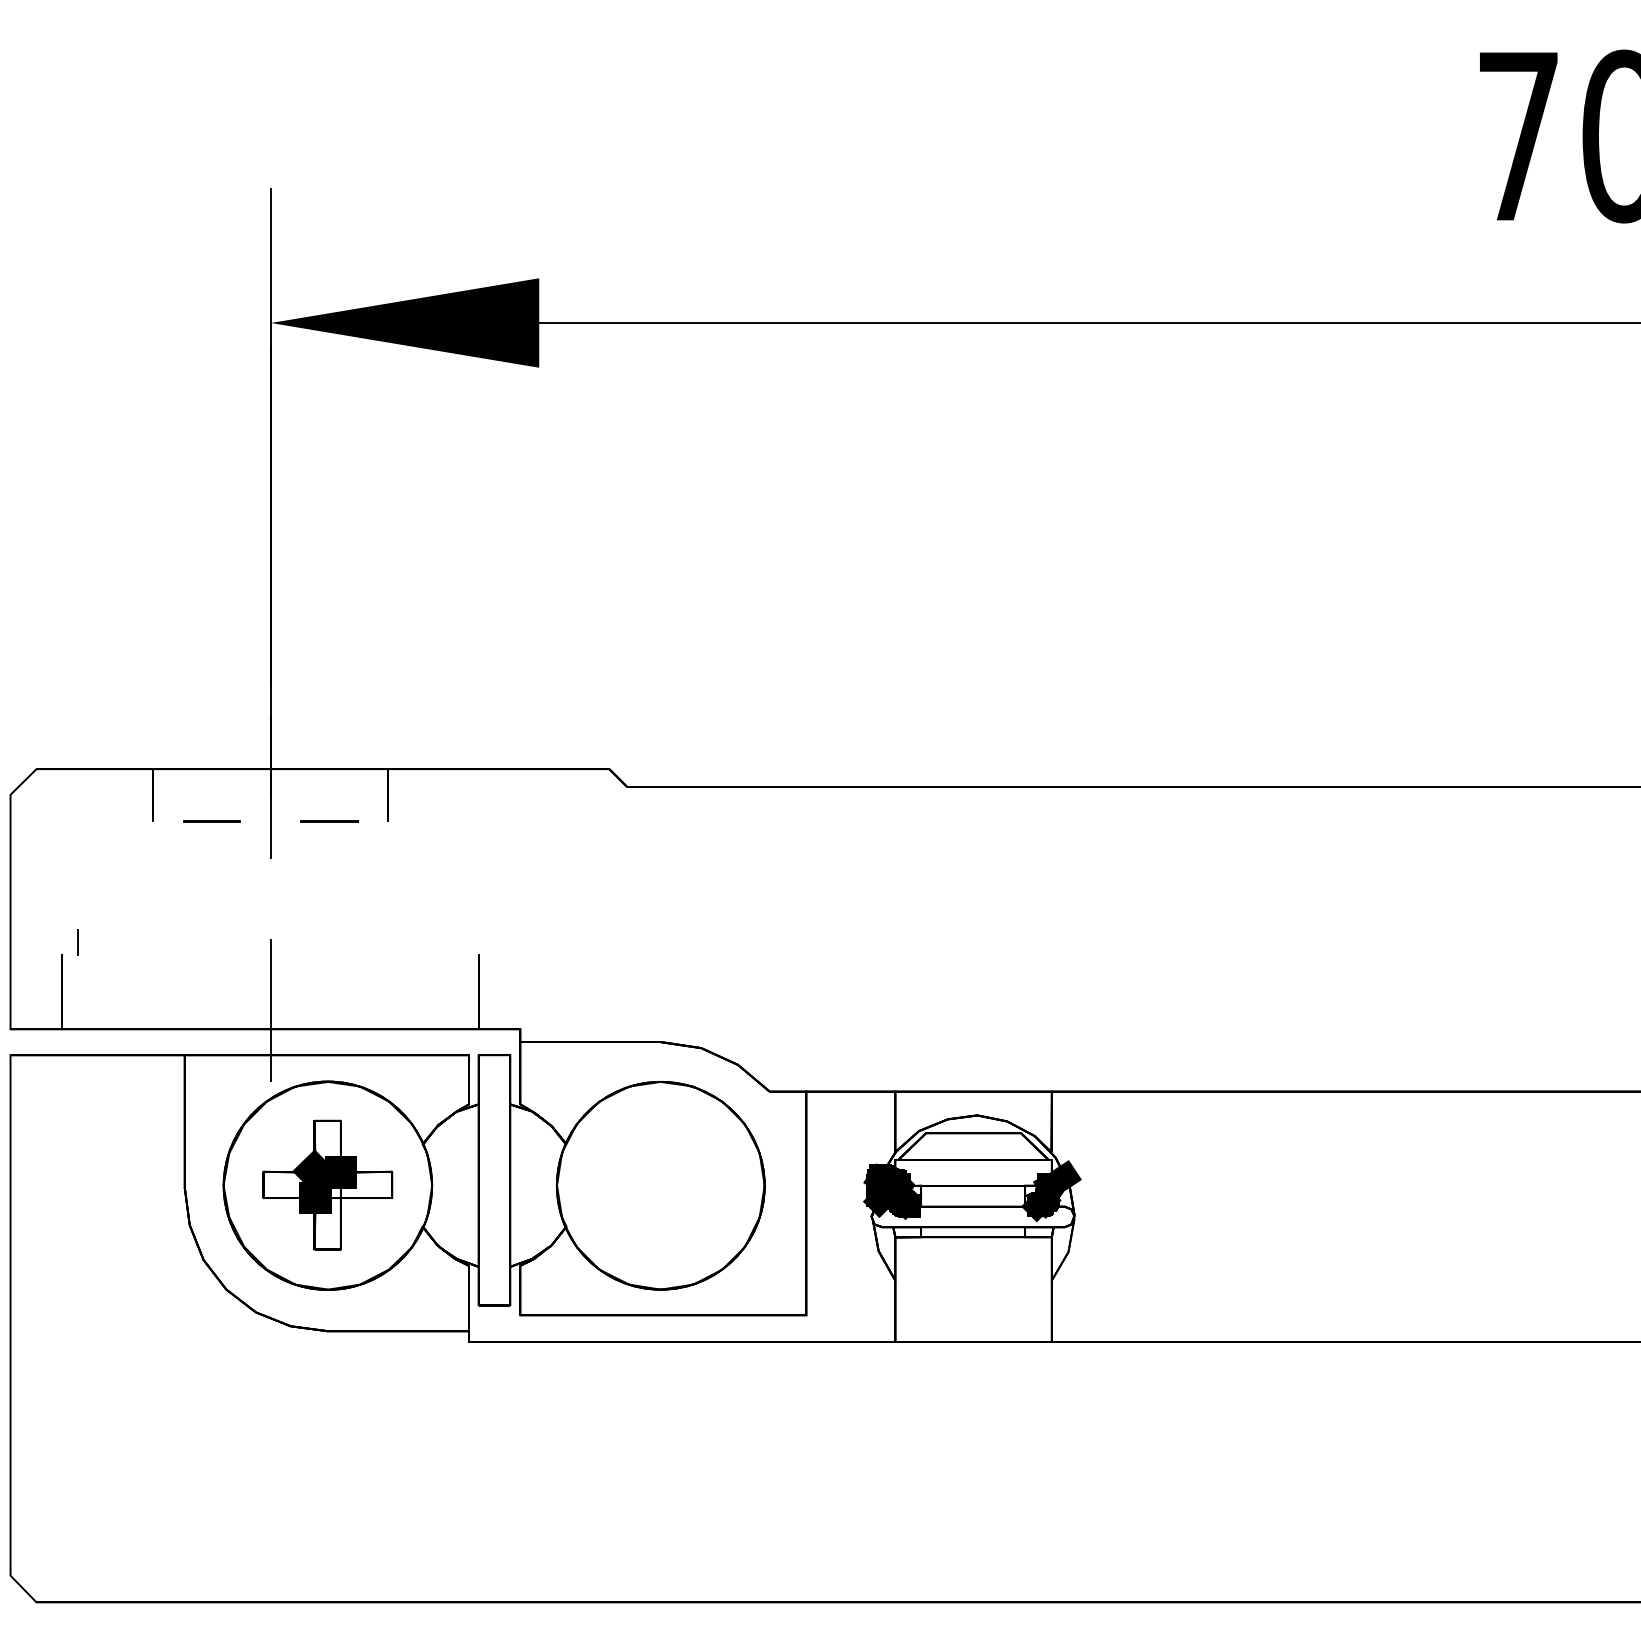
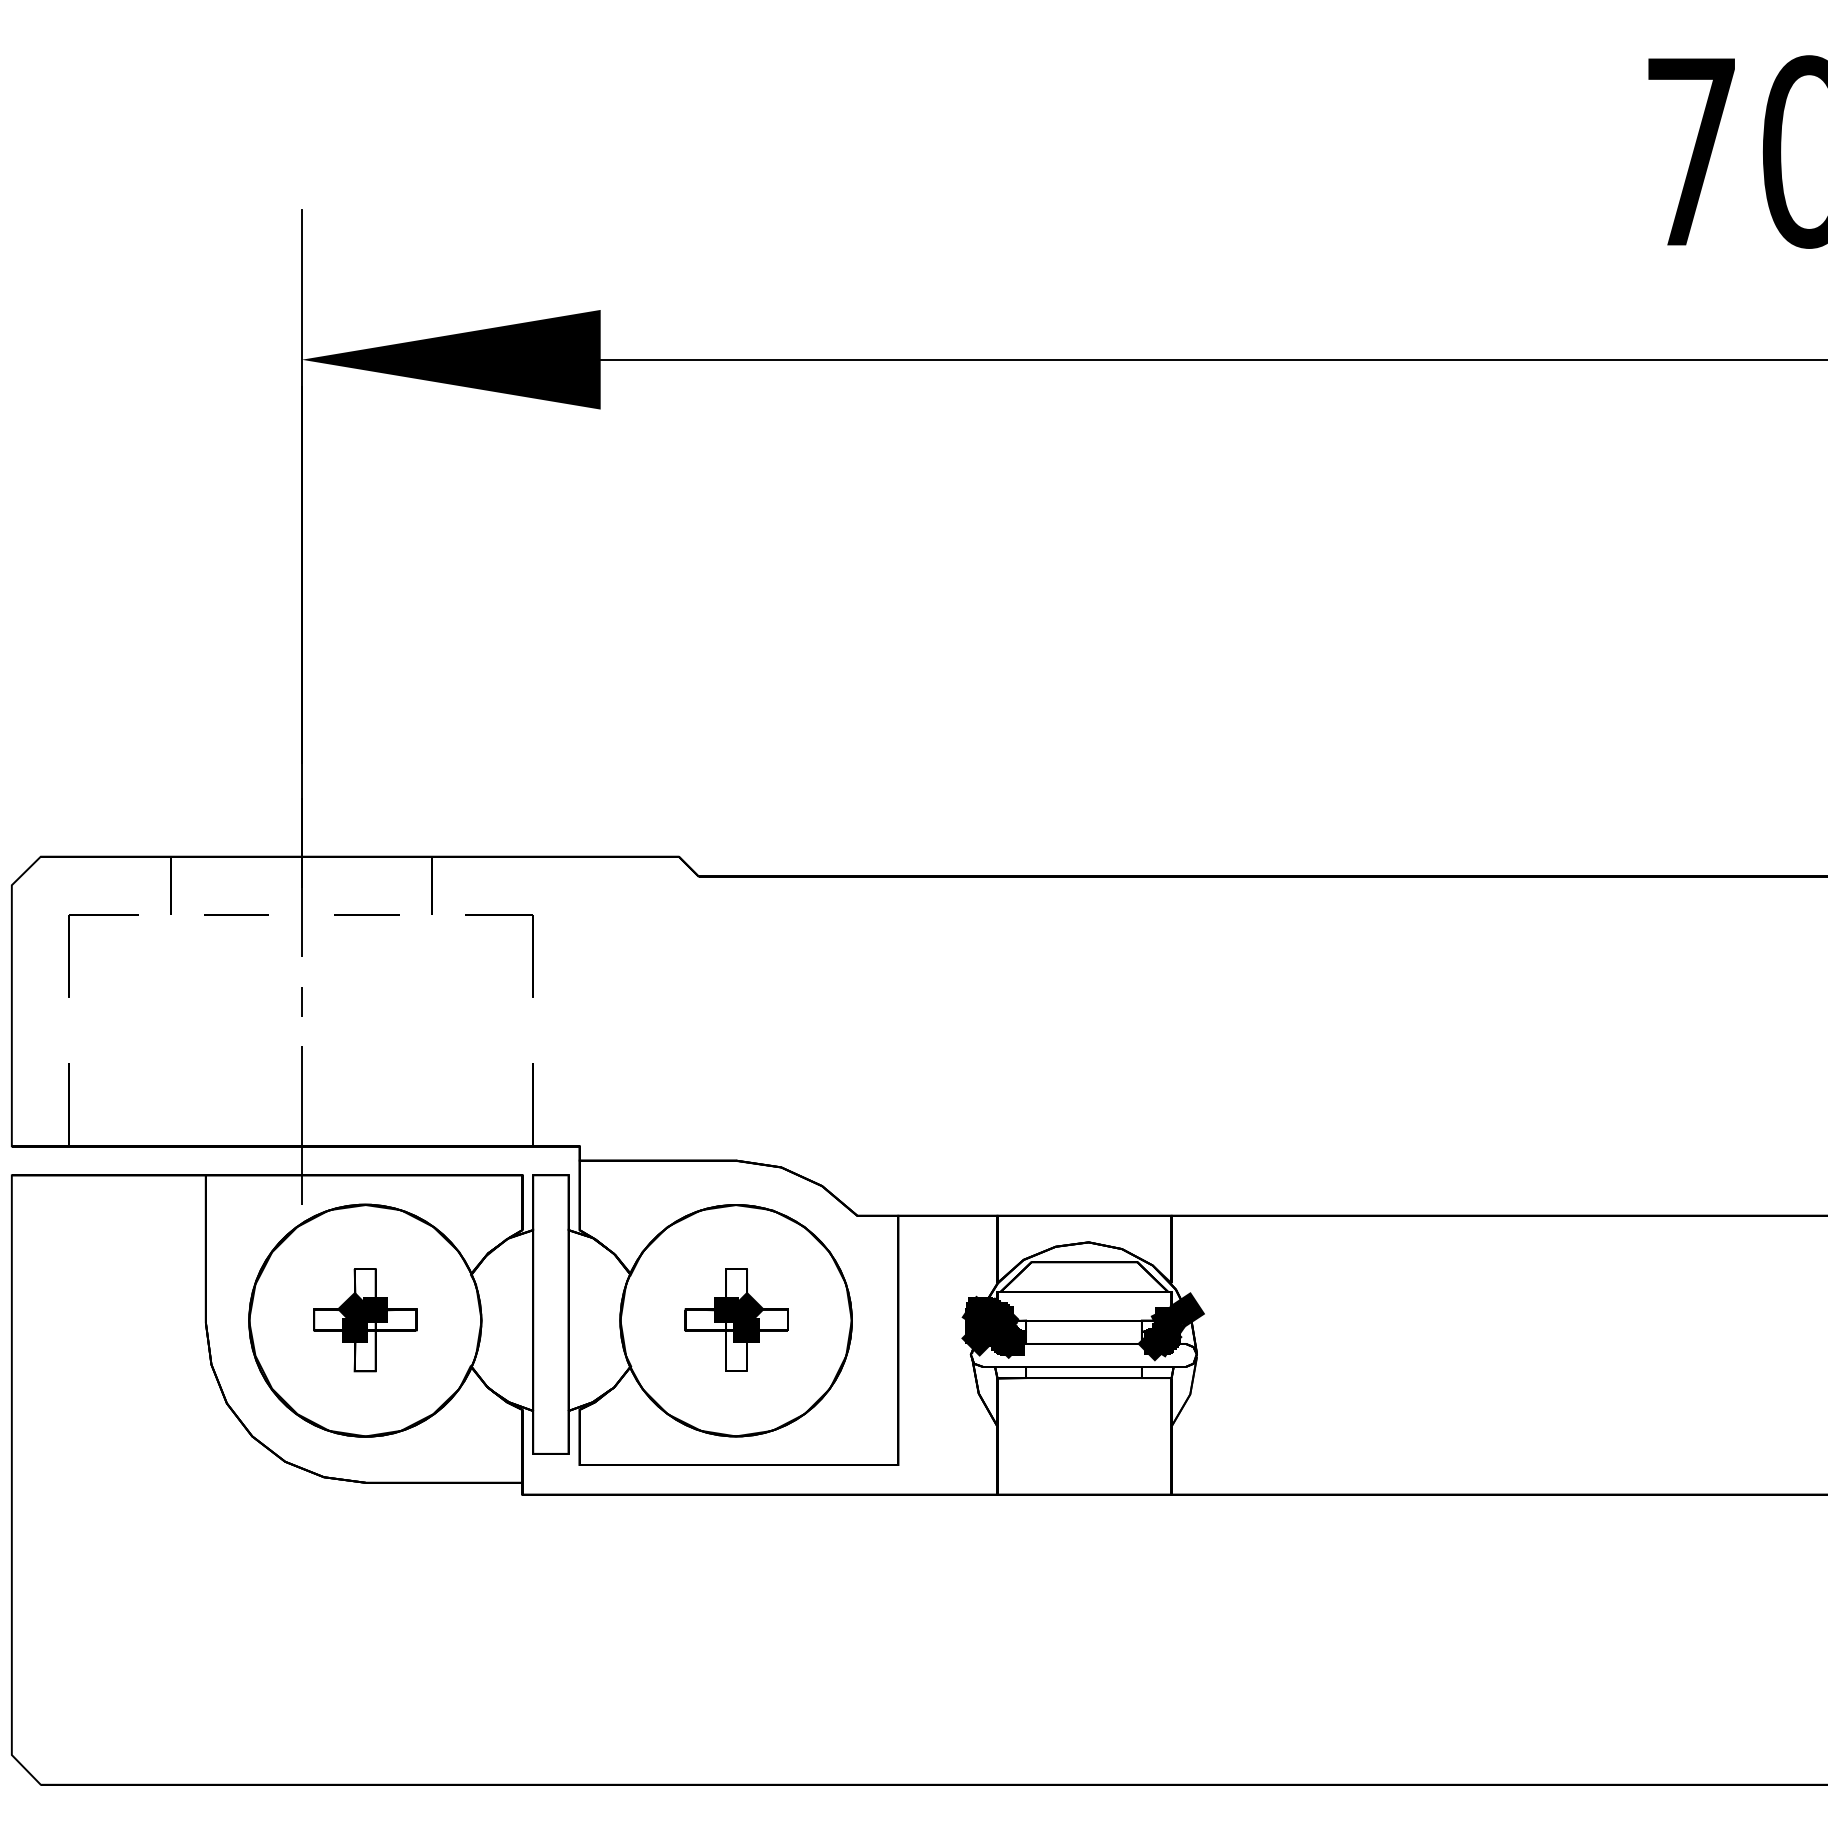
part: (62, 857) -> (69, 955), added
part: (477, 857) -> (532, 955), added
line: (77, 942) -> (301, 1001), moved
part: (661, 1184) -> (736, 1319), added
part: (328, 1185) -> (365, 1320), size x0.71

